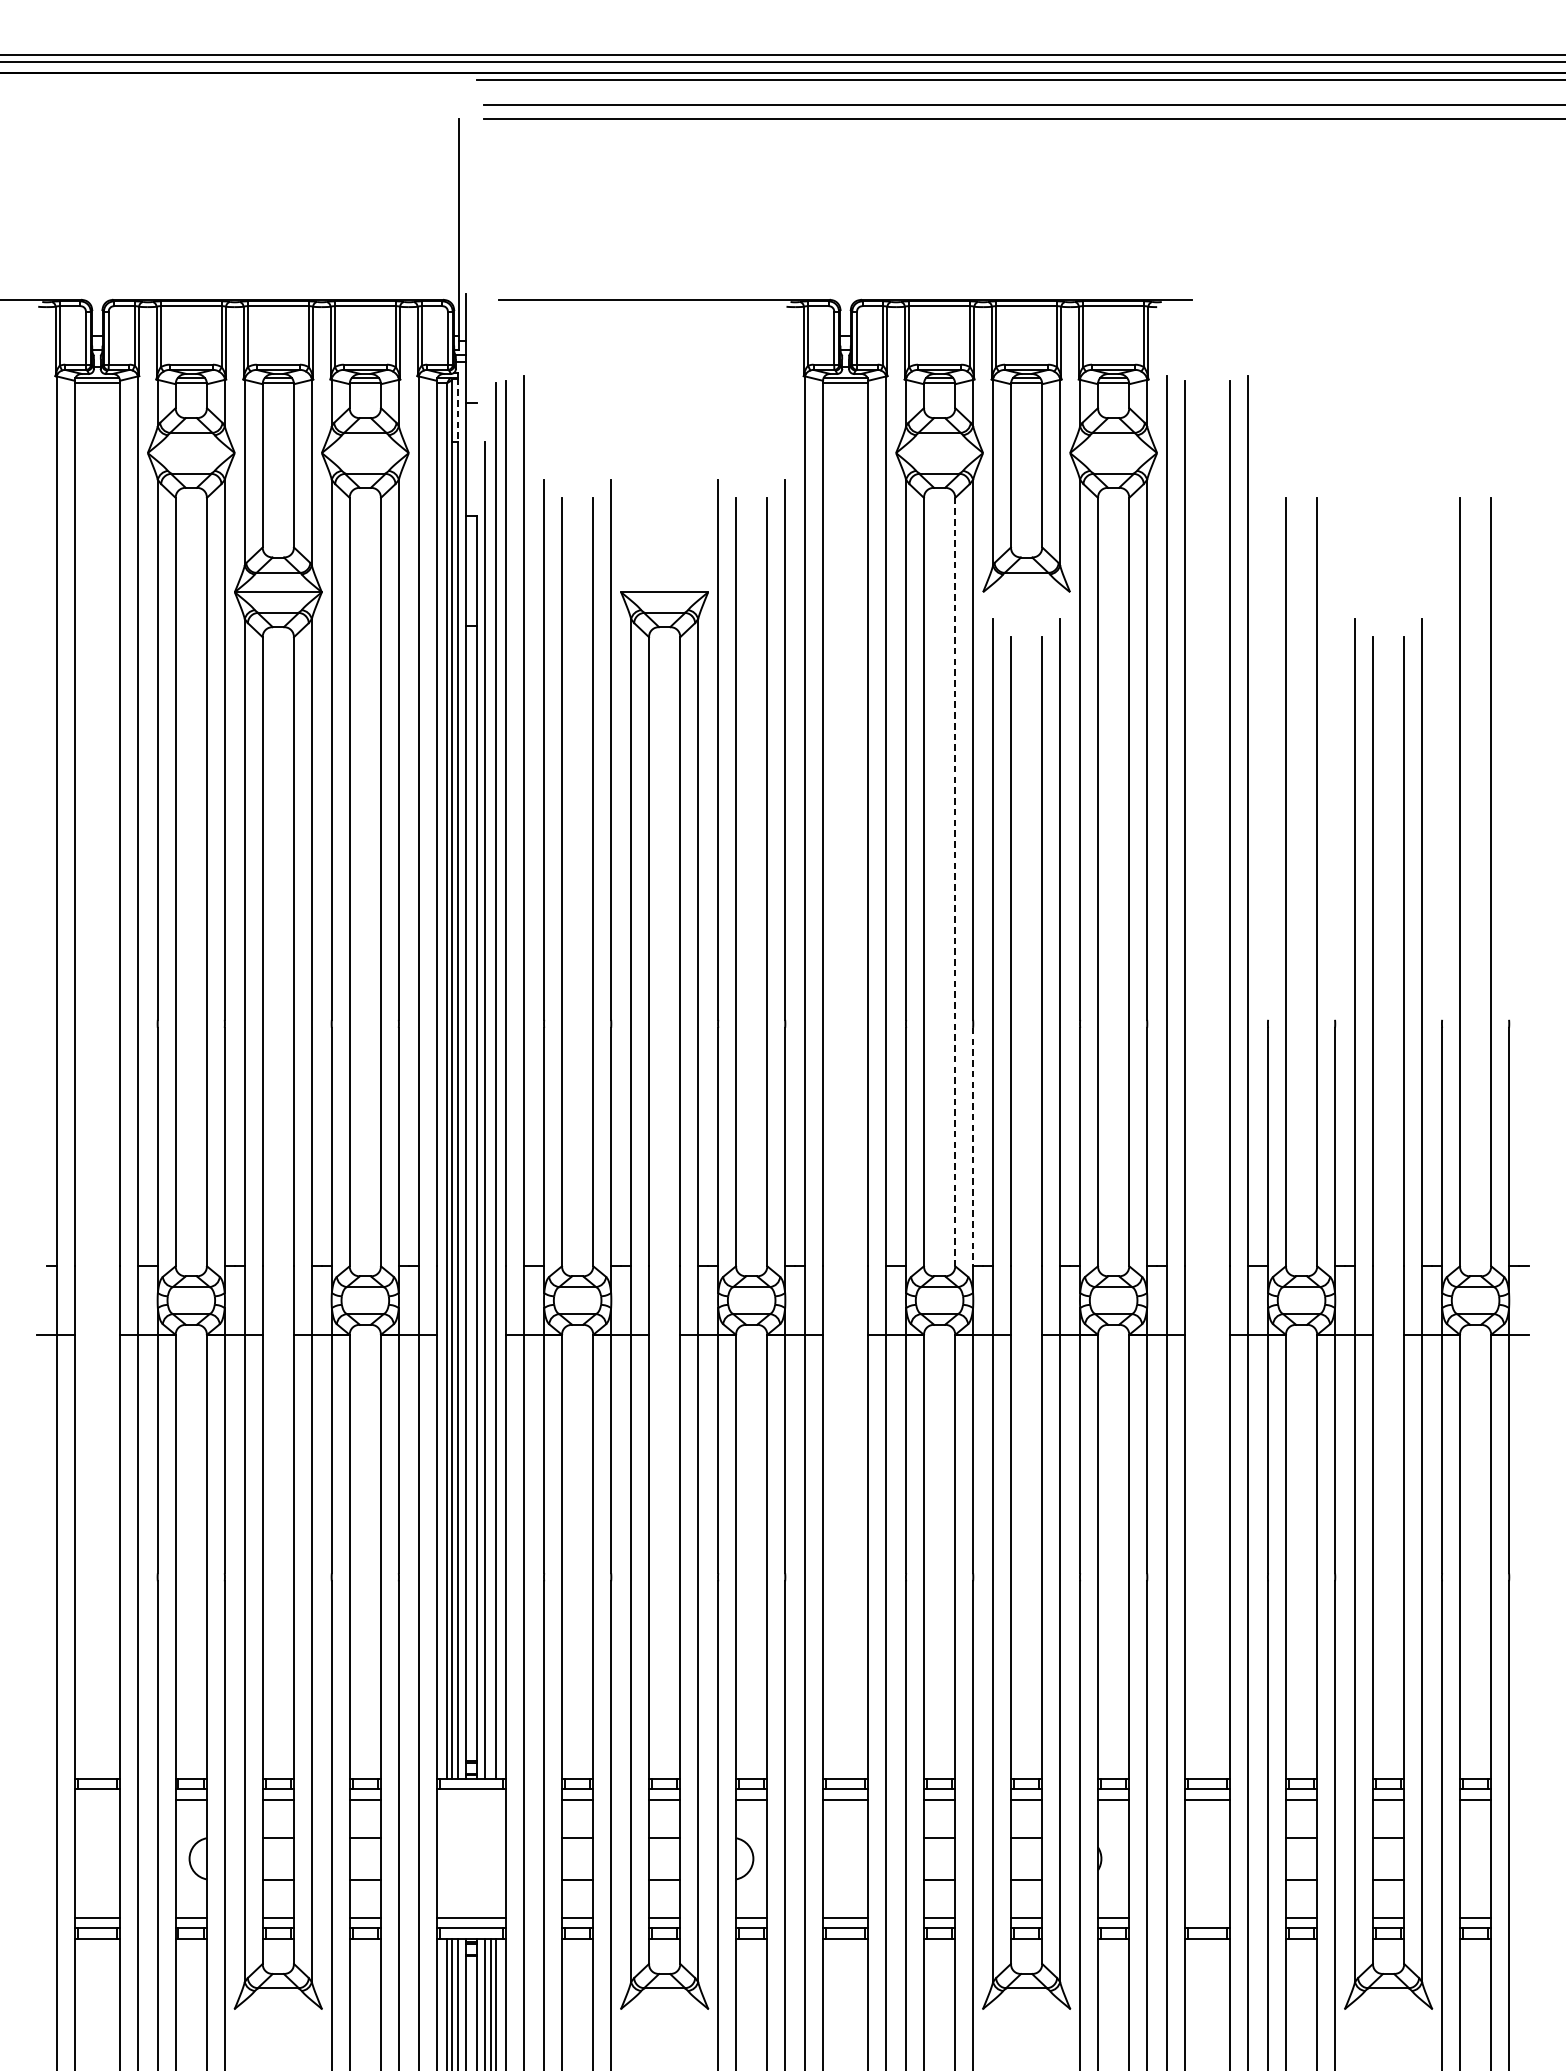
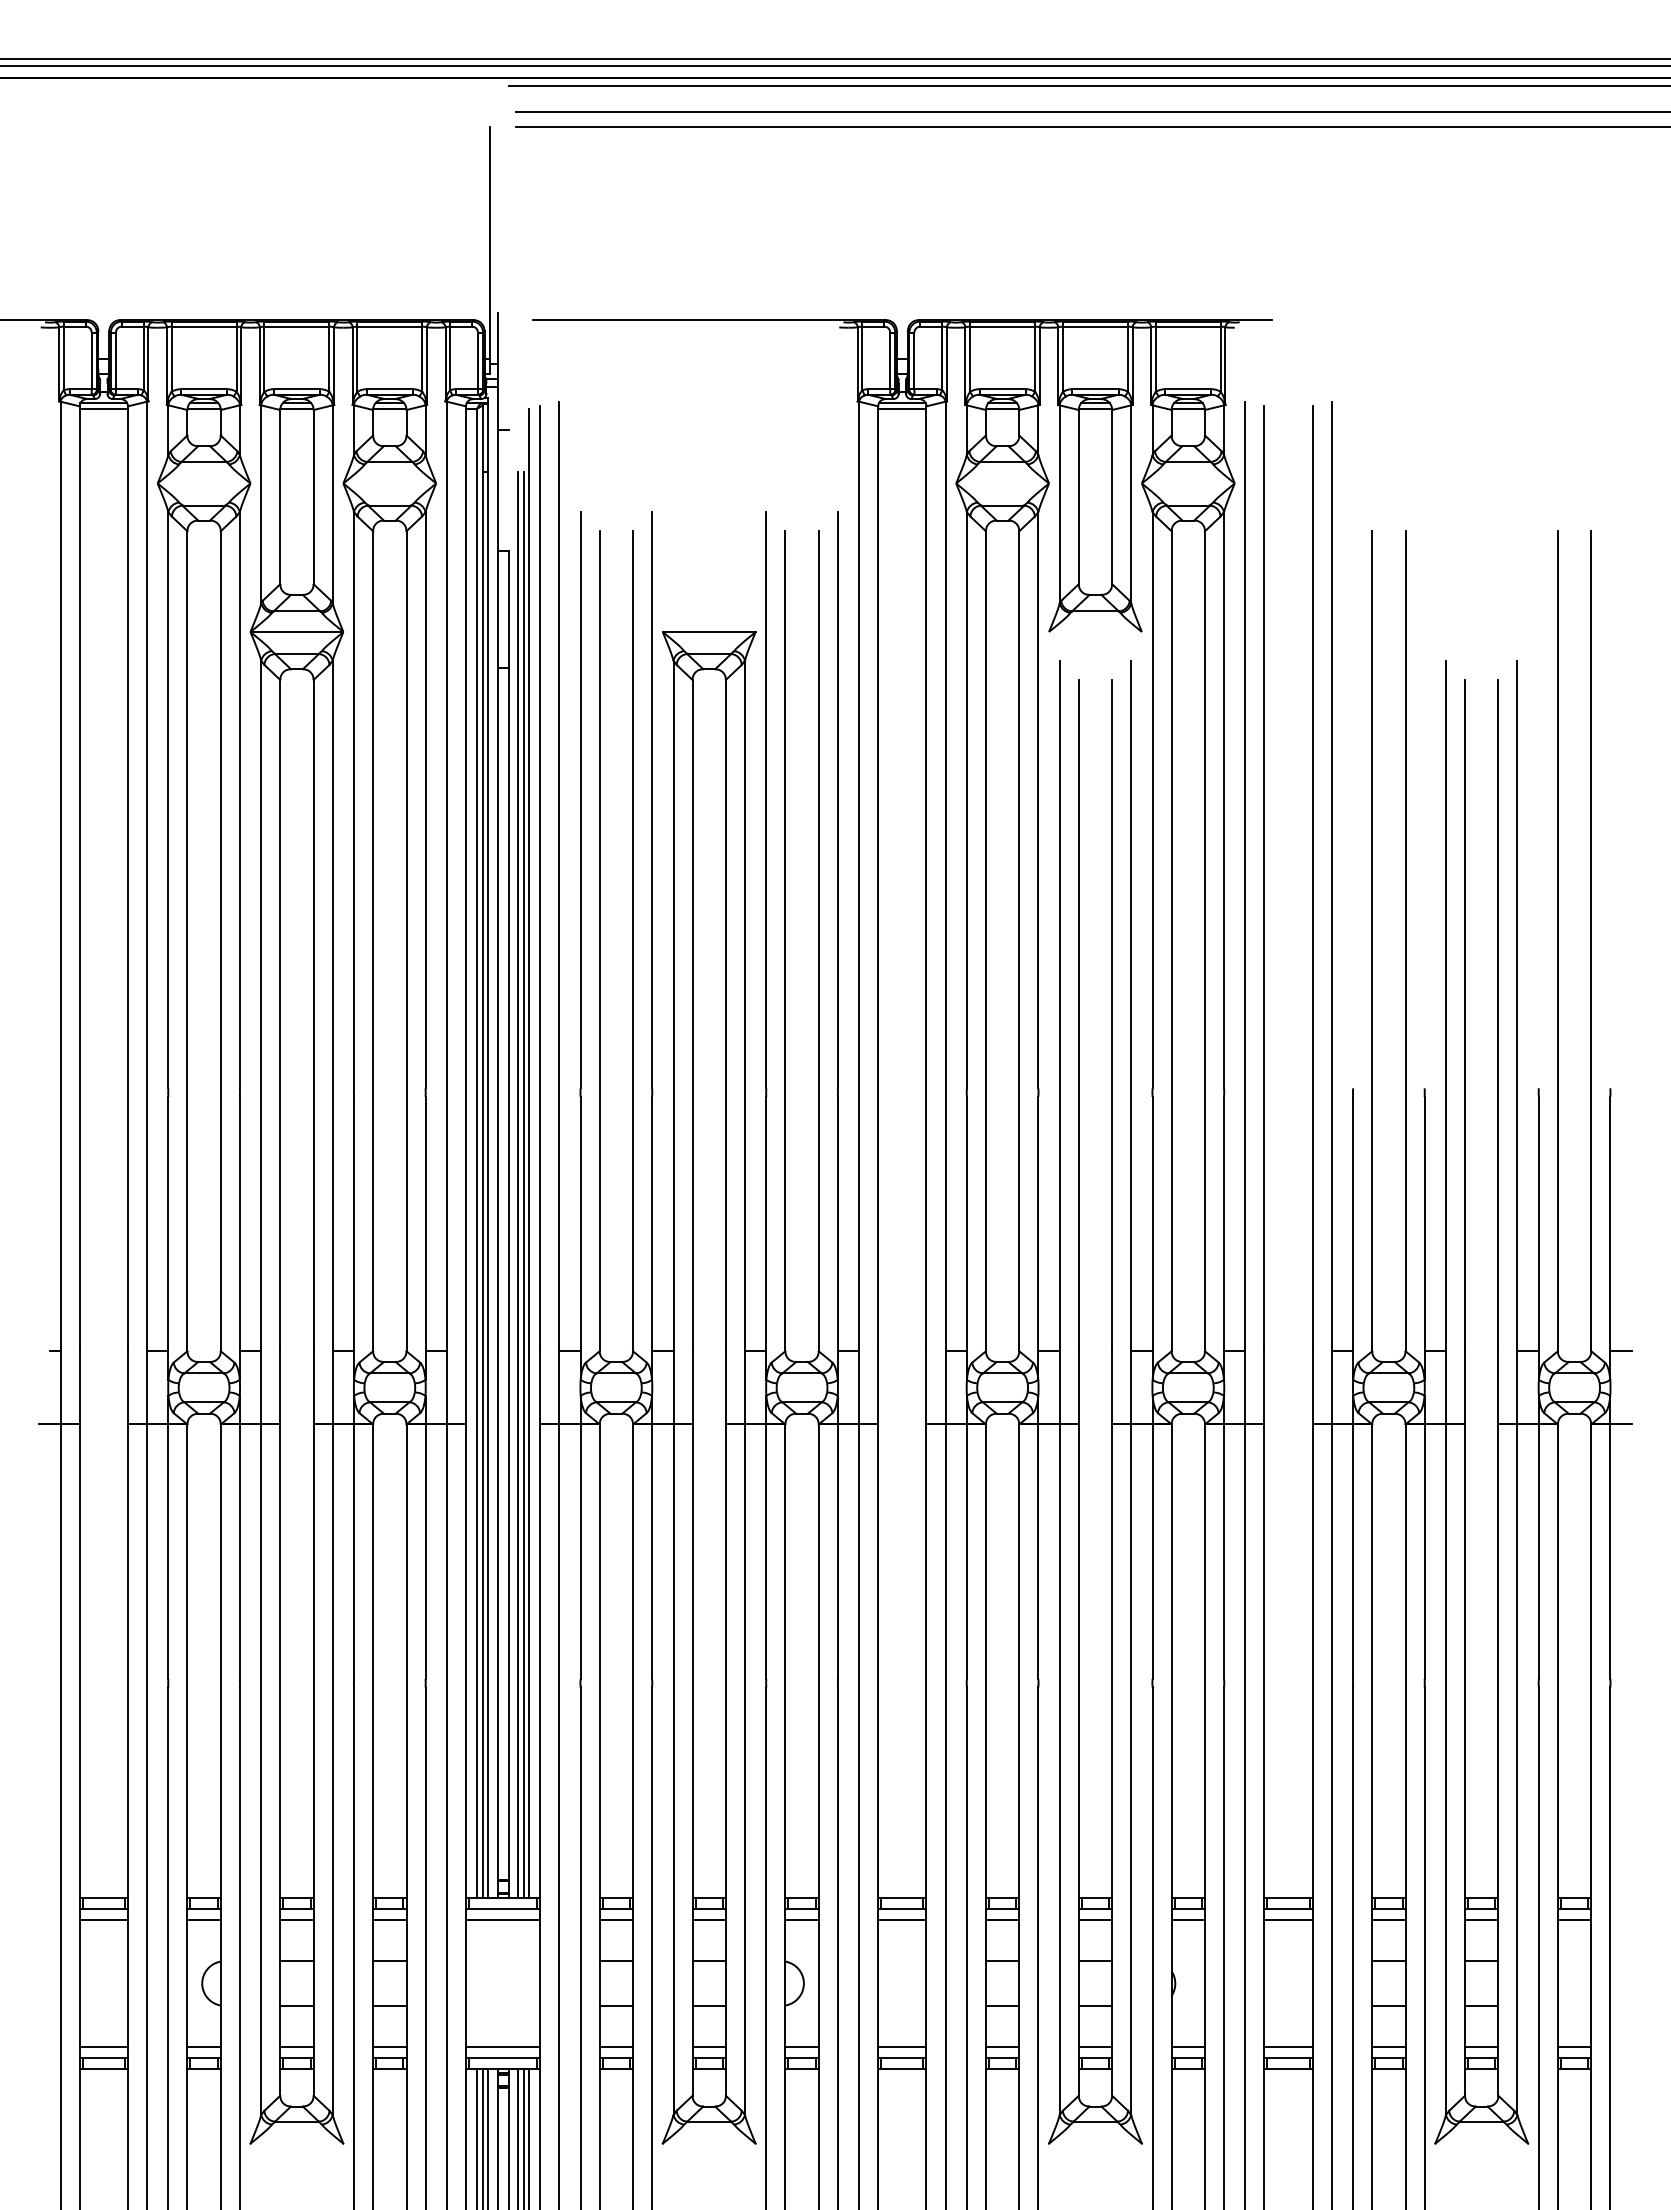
line: (457, 409) -> (488, 437), dashed -> solid
line: (955, 881) -> (1019, 940), dashed -> solid
line: (490, 1109) -> (523, 1184), added
line: (973, 1147) -> (1038, 1224), dashed -> solid
line: (97, 1799) -> (103, 1920), added
line: (470, 1799) -> (502, 1920), added
line: (1207, 1917) -> (1288, 2046), added

